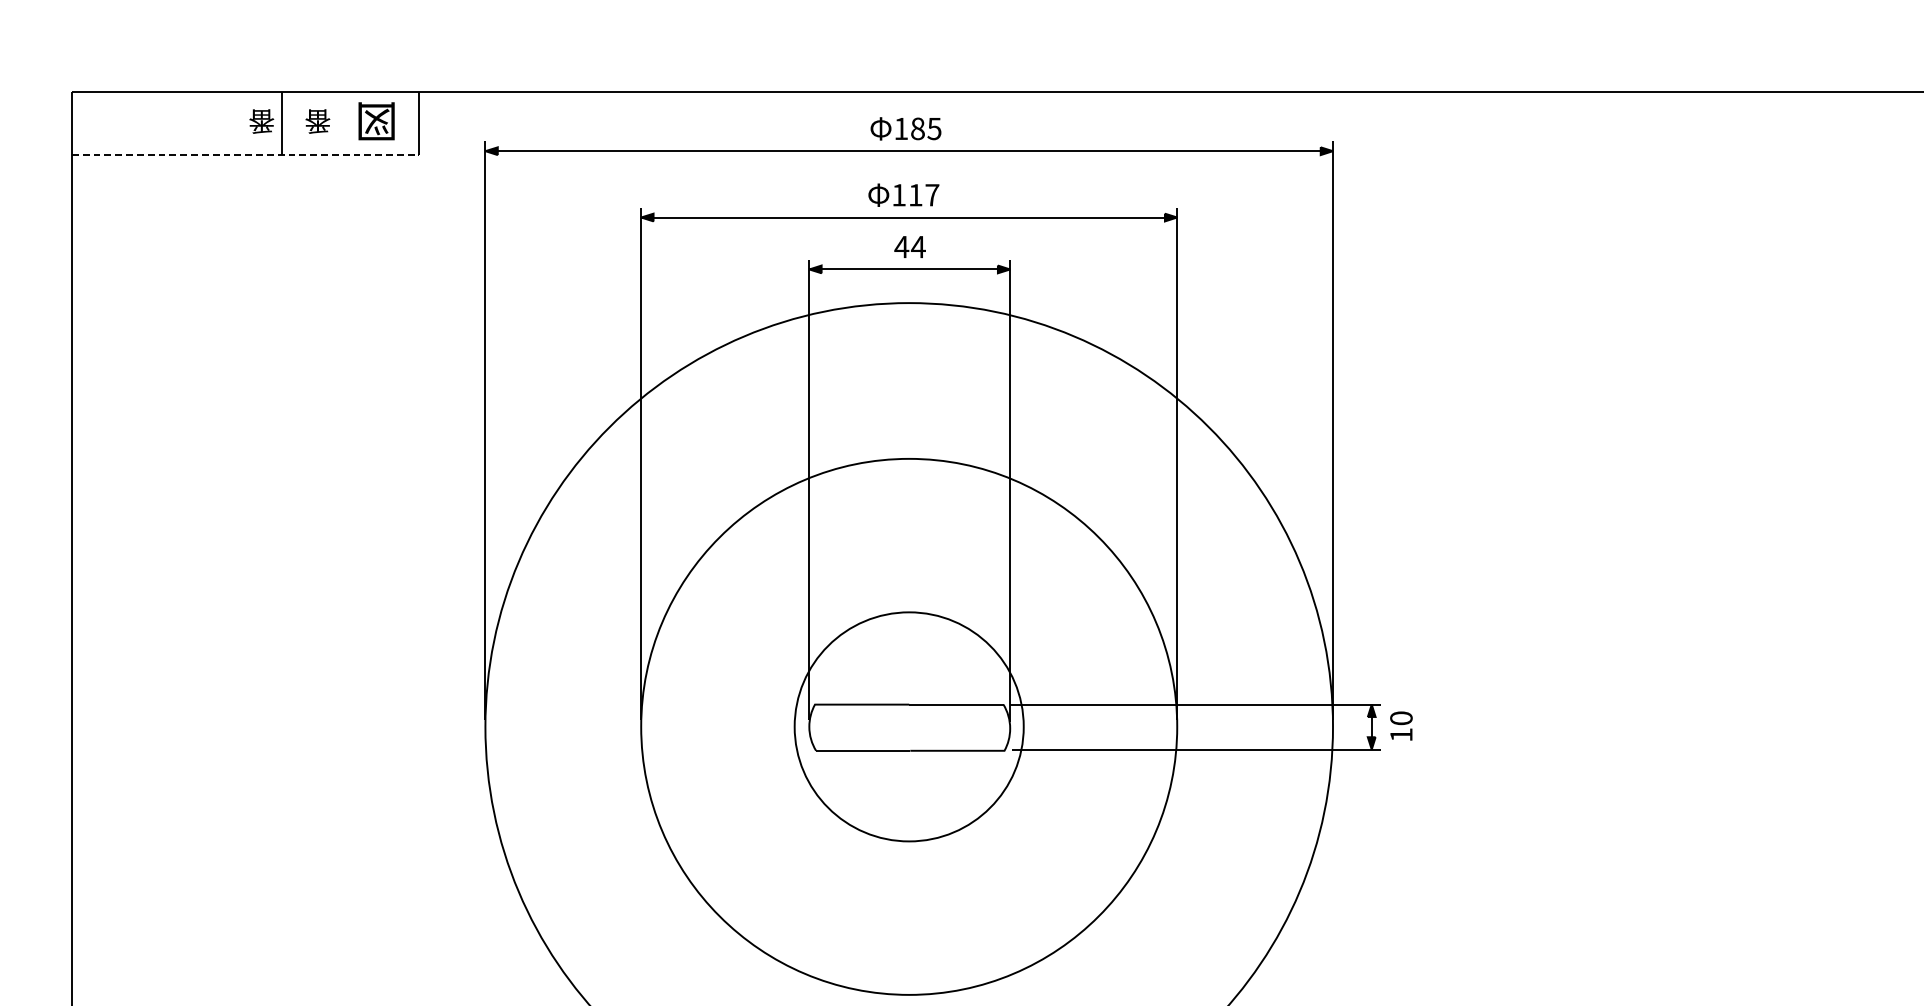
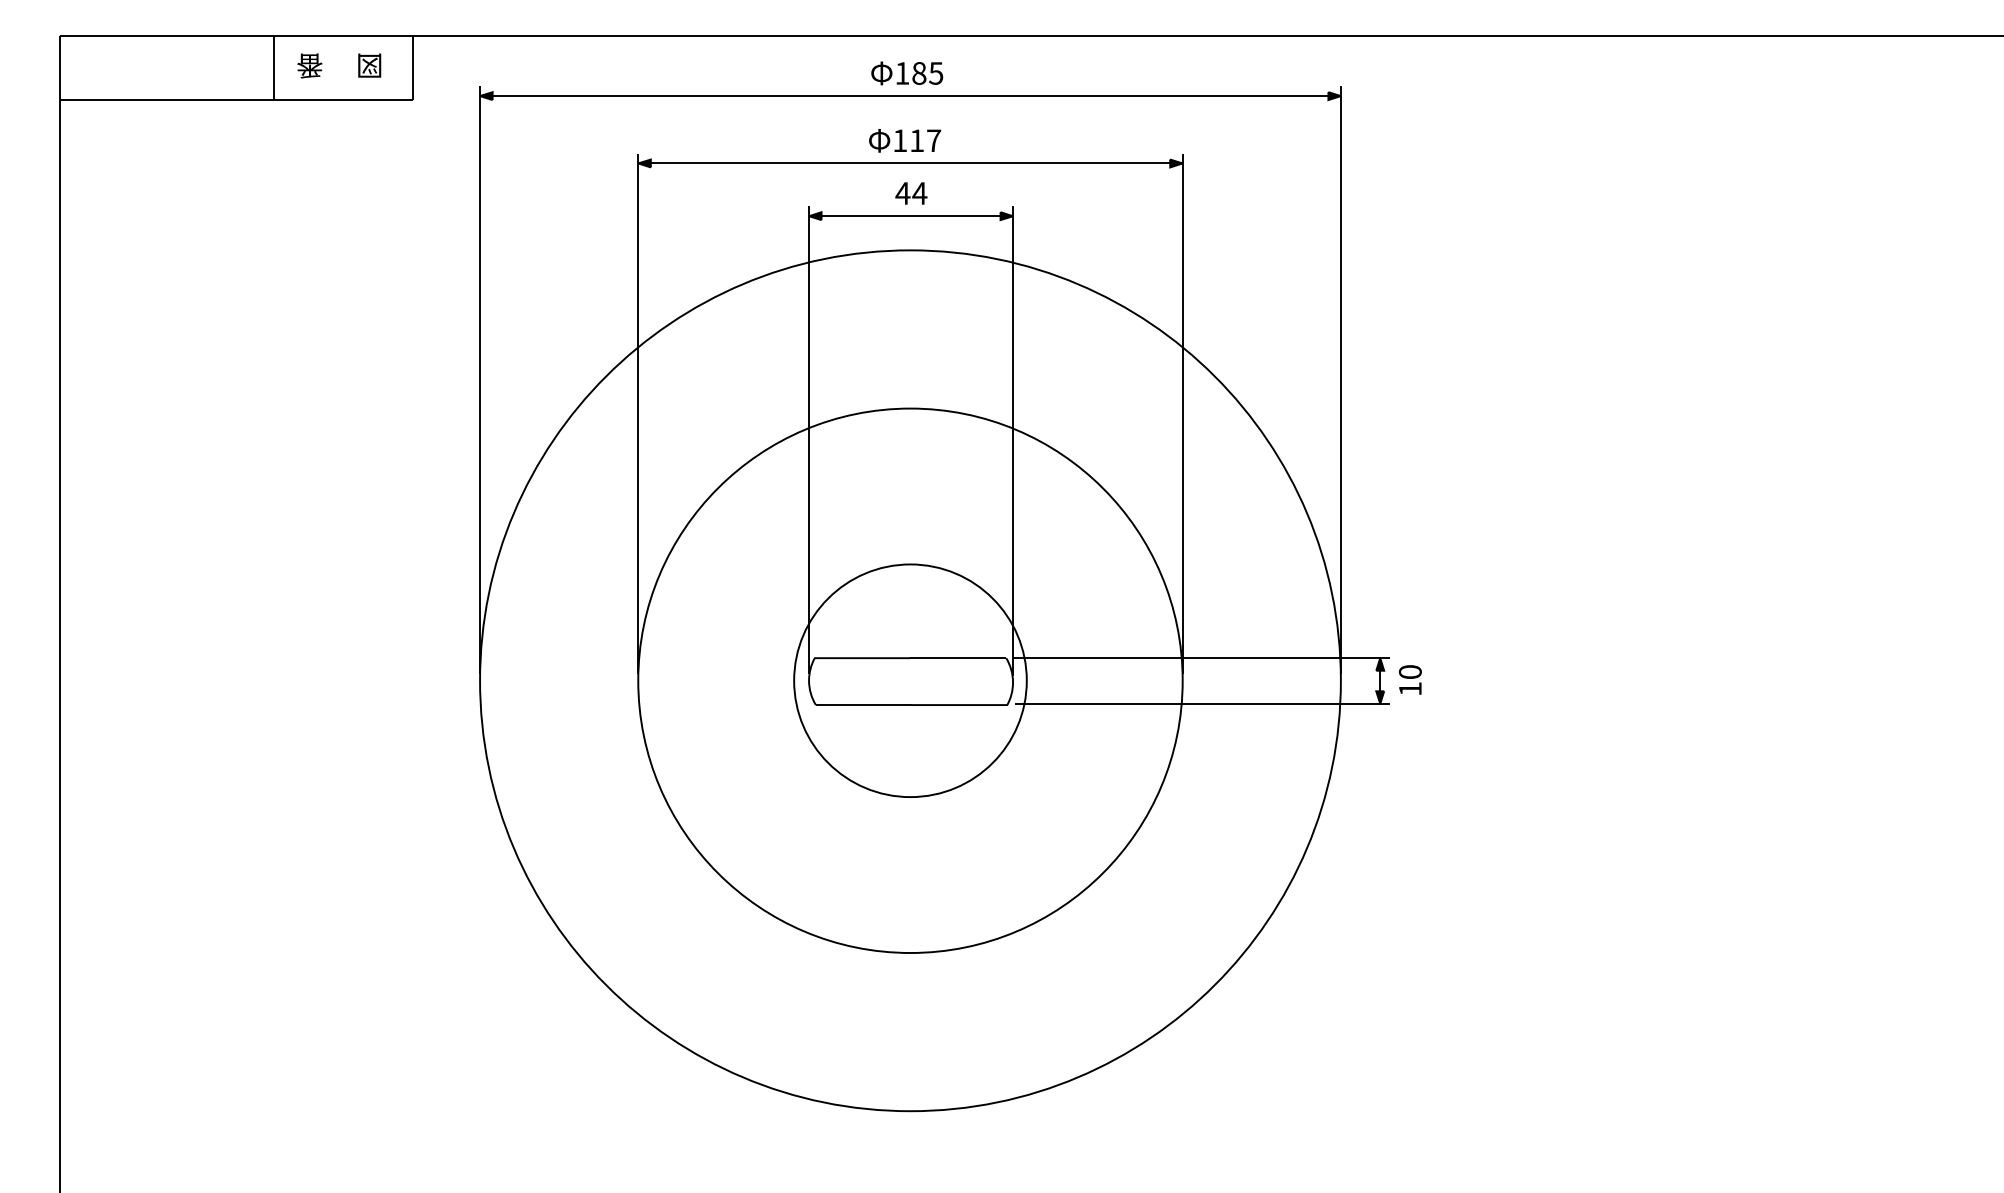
part: (261, 121) -> (252, 65), removed
part: (376, 121) -> (369, 65), size x0.62
line: (246, 155) -> (237, 100), dashed -> solid

